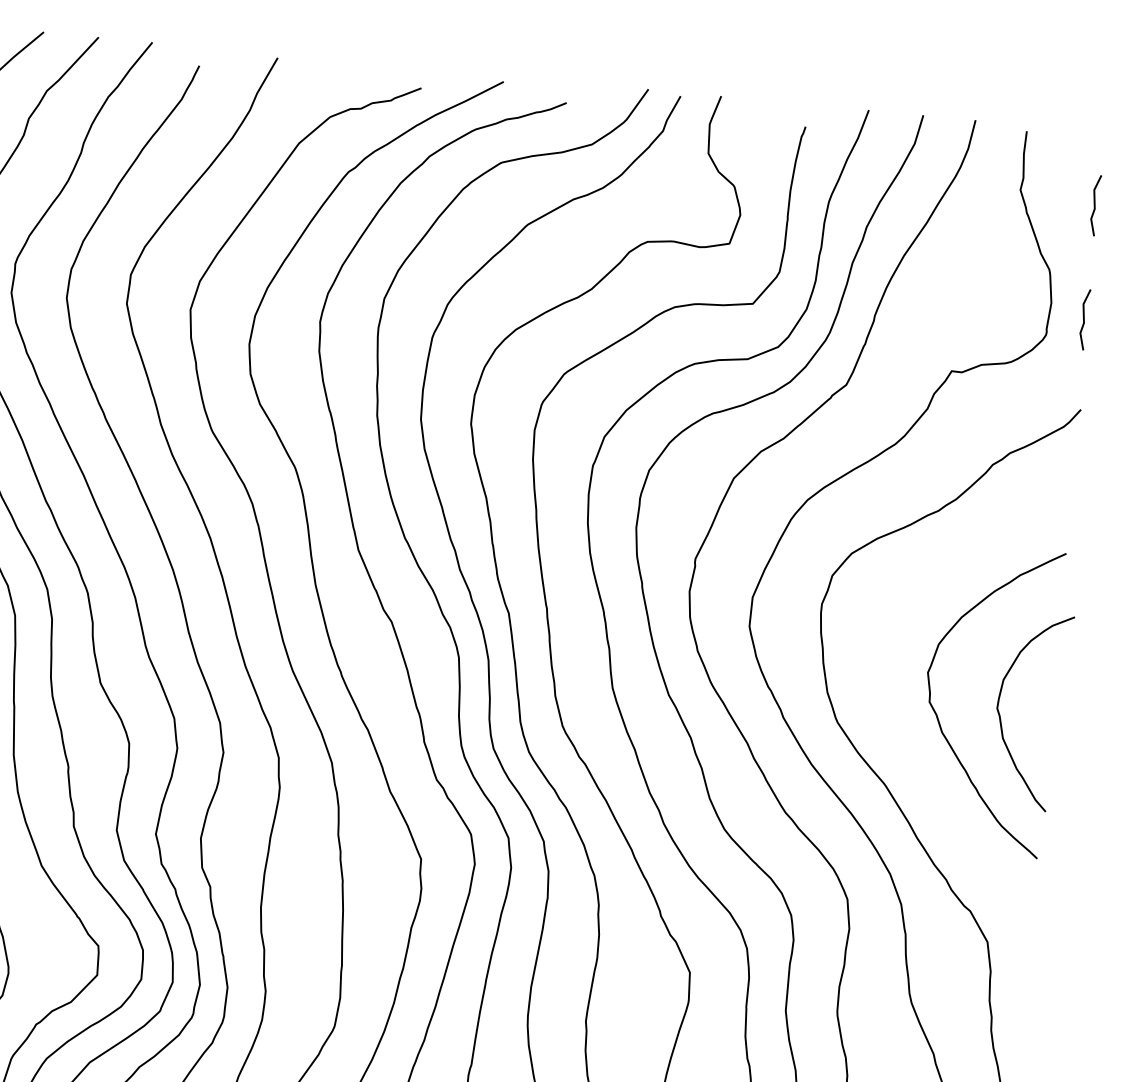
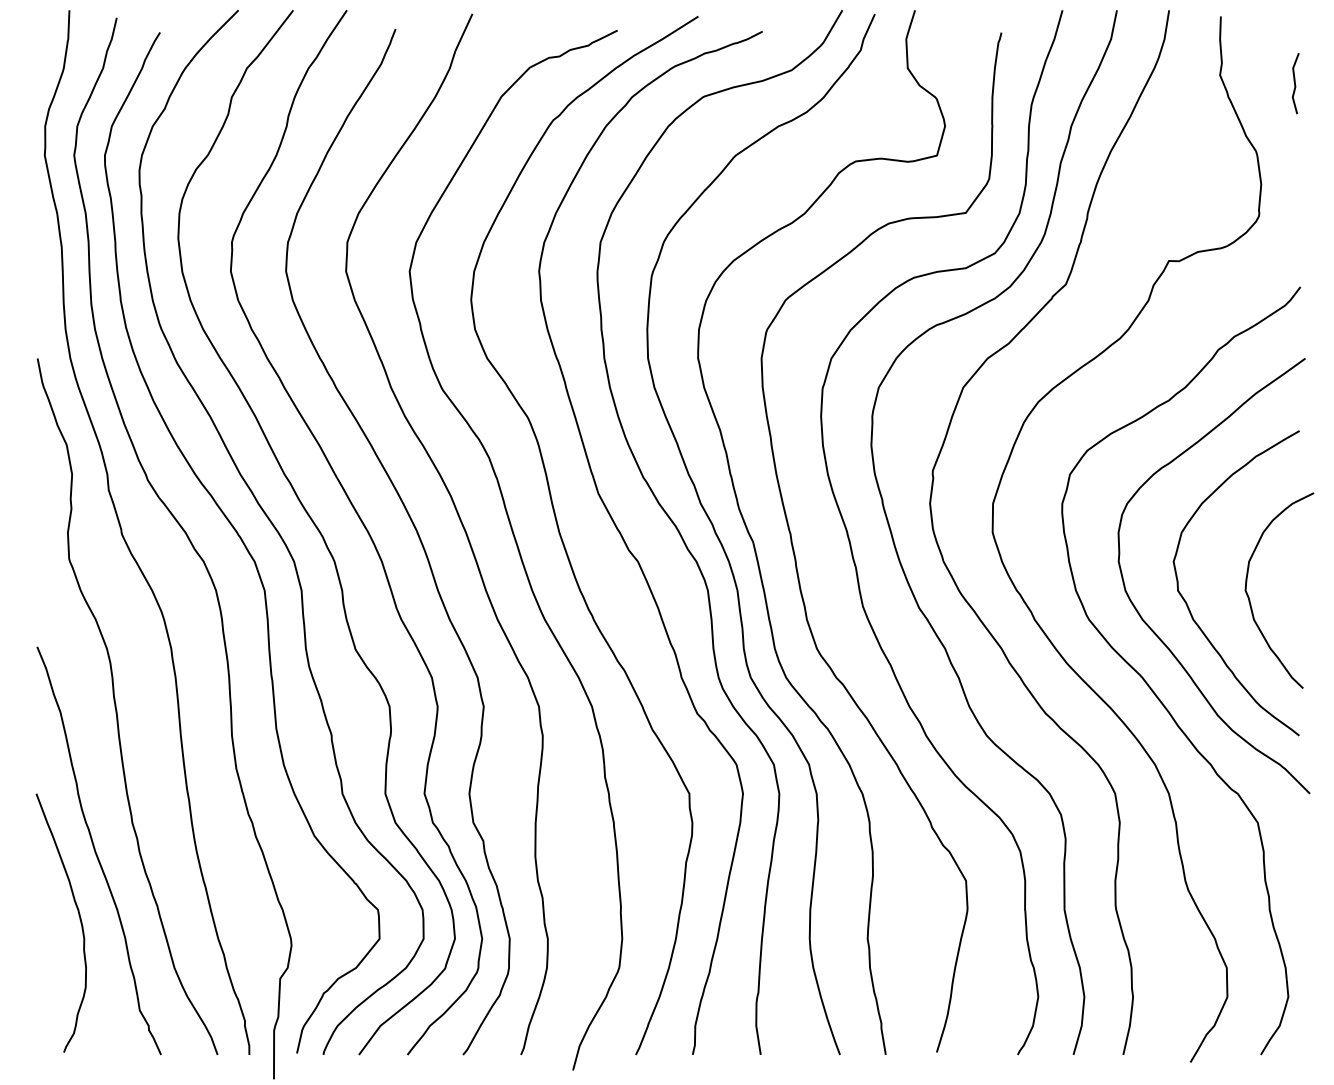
line: (1084, 319) -> (1295, 197), removed
curve: (897, 734) -> (1149, 625), added

